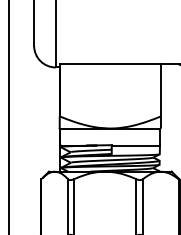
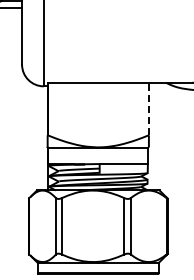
line: (160, 89) -> (148, 108), solid -> dashed

